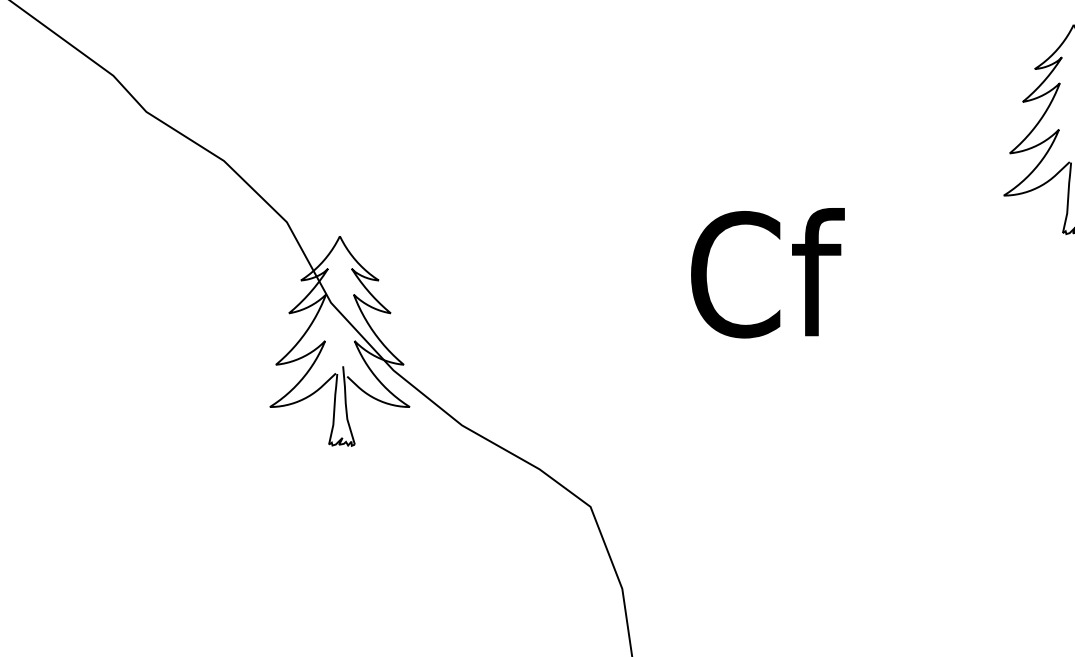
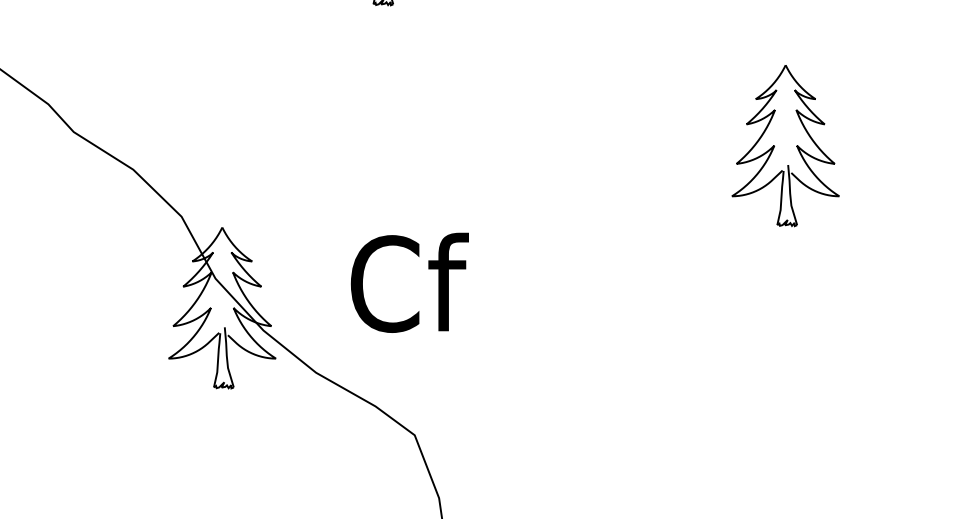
text: (767, 272) -> (409, 282), moved

